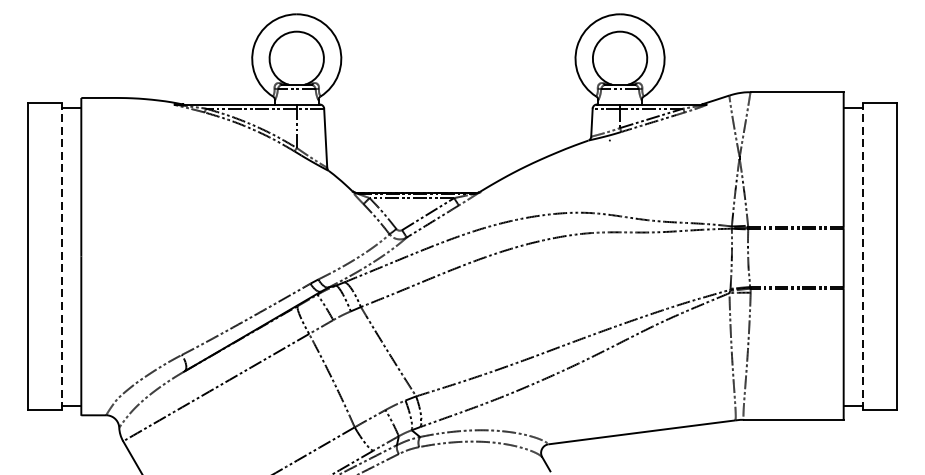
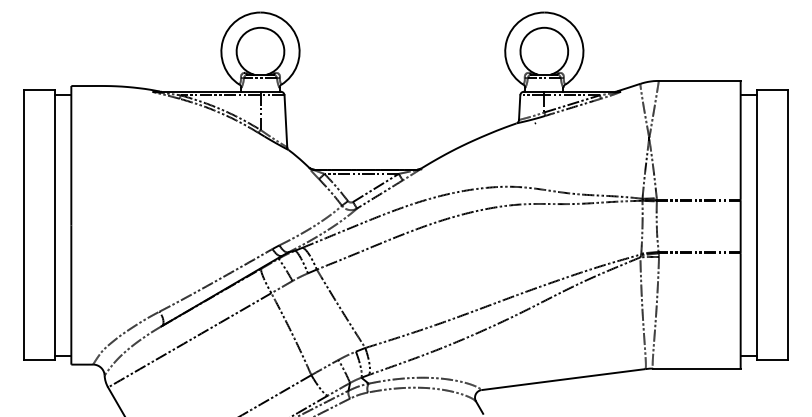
line: (62, 256) -> (54, 225), dashed -> solid
line: (862, 256) -> (757, 225), dashed -> solid

